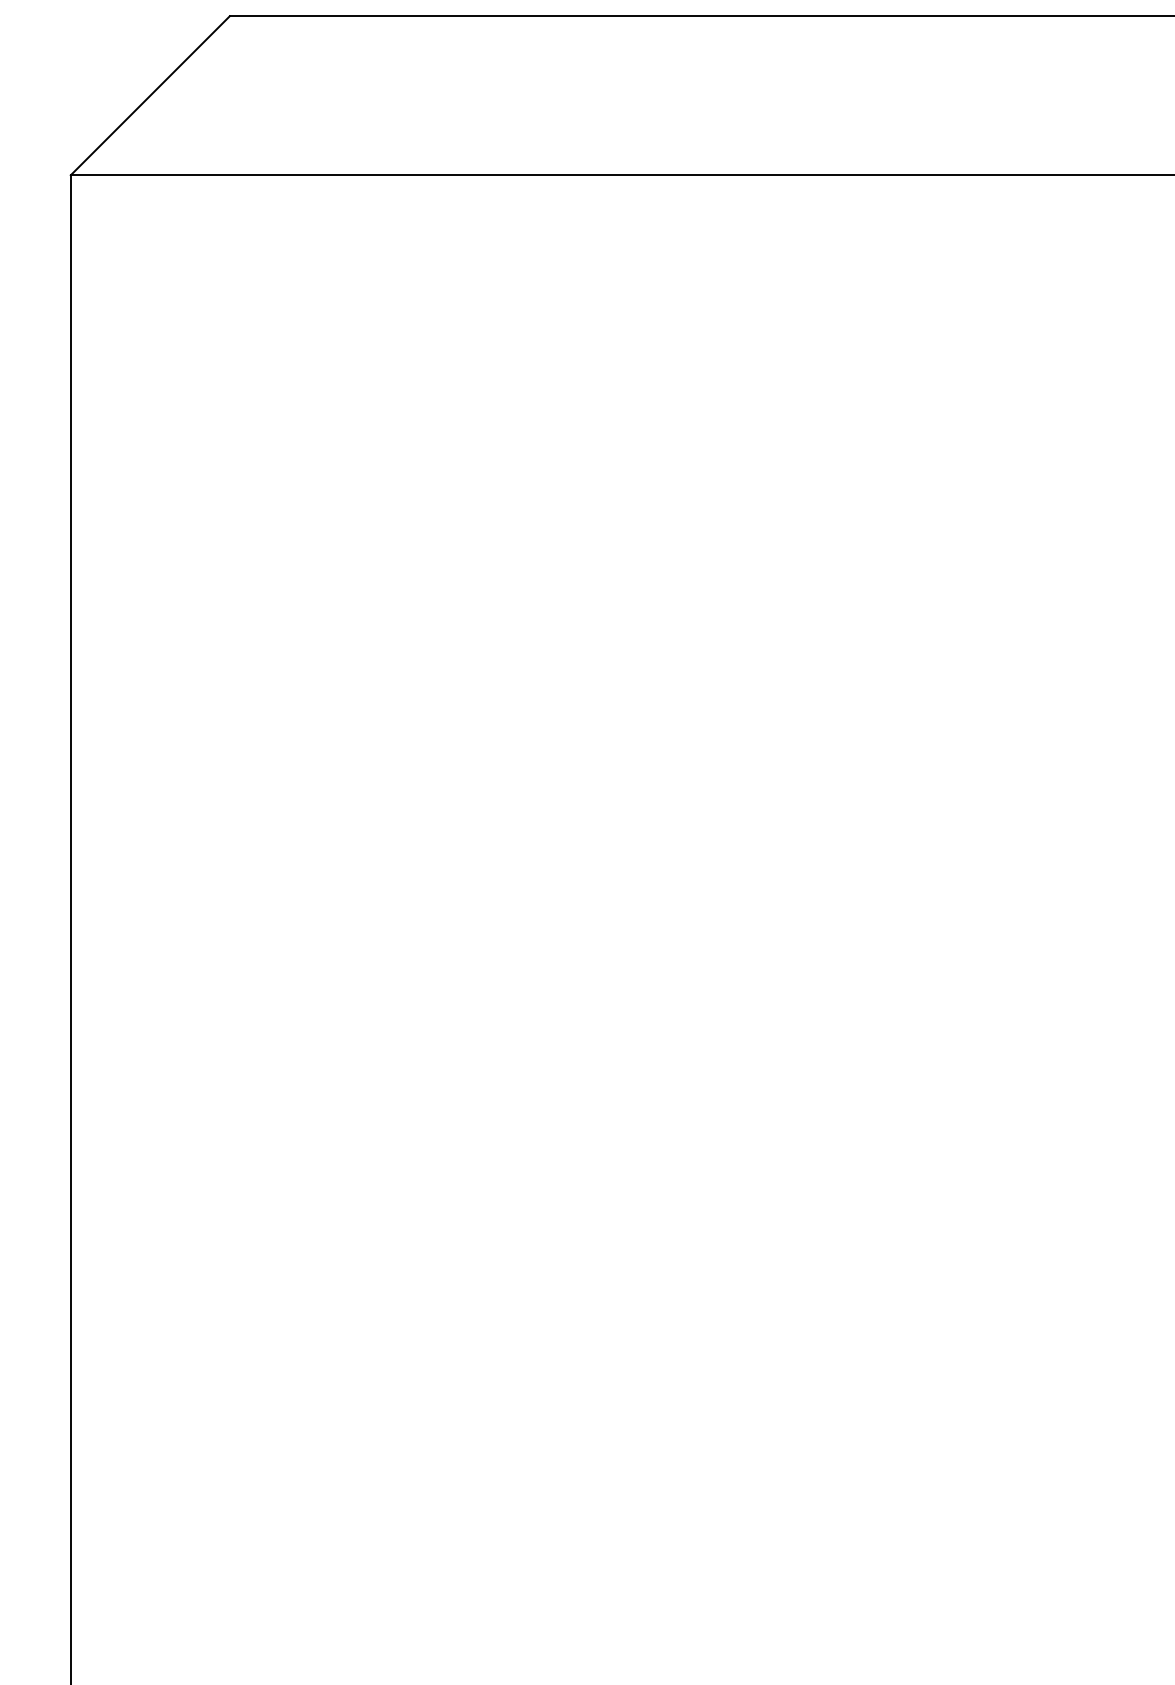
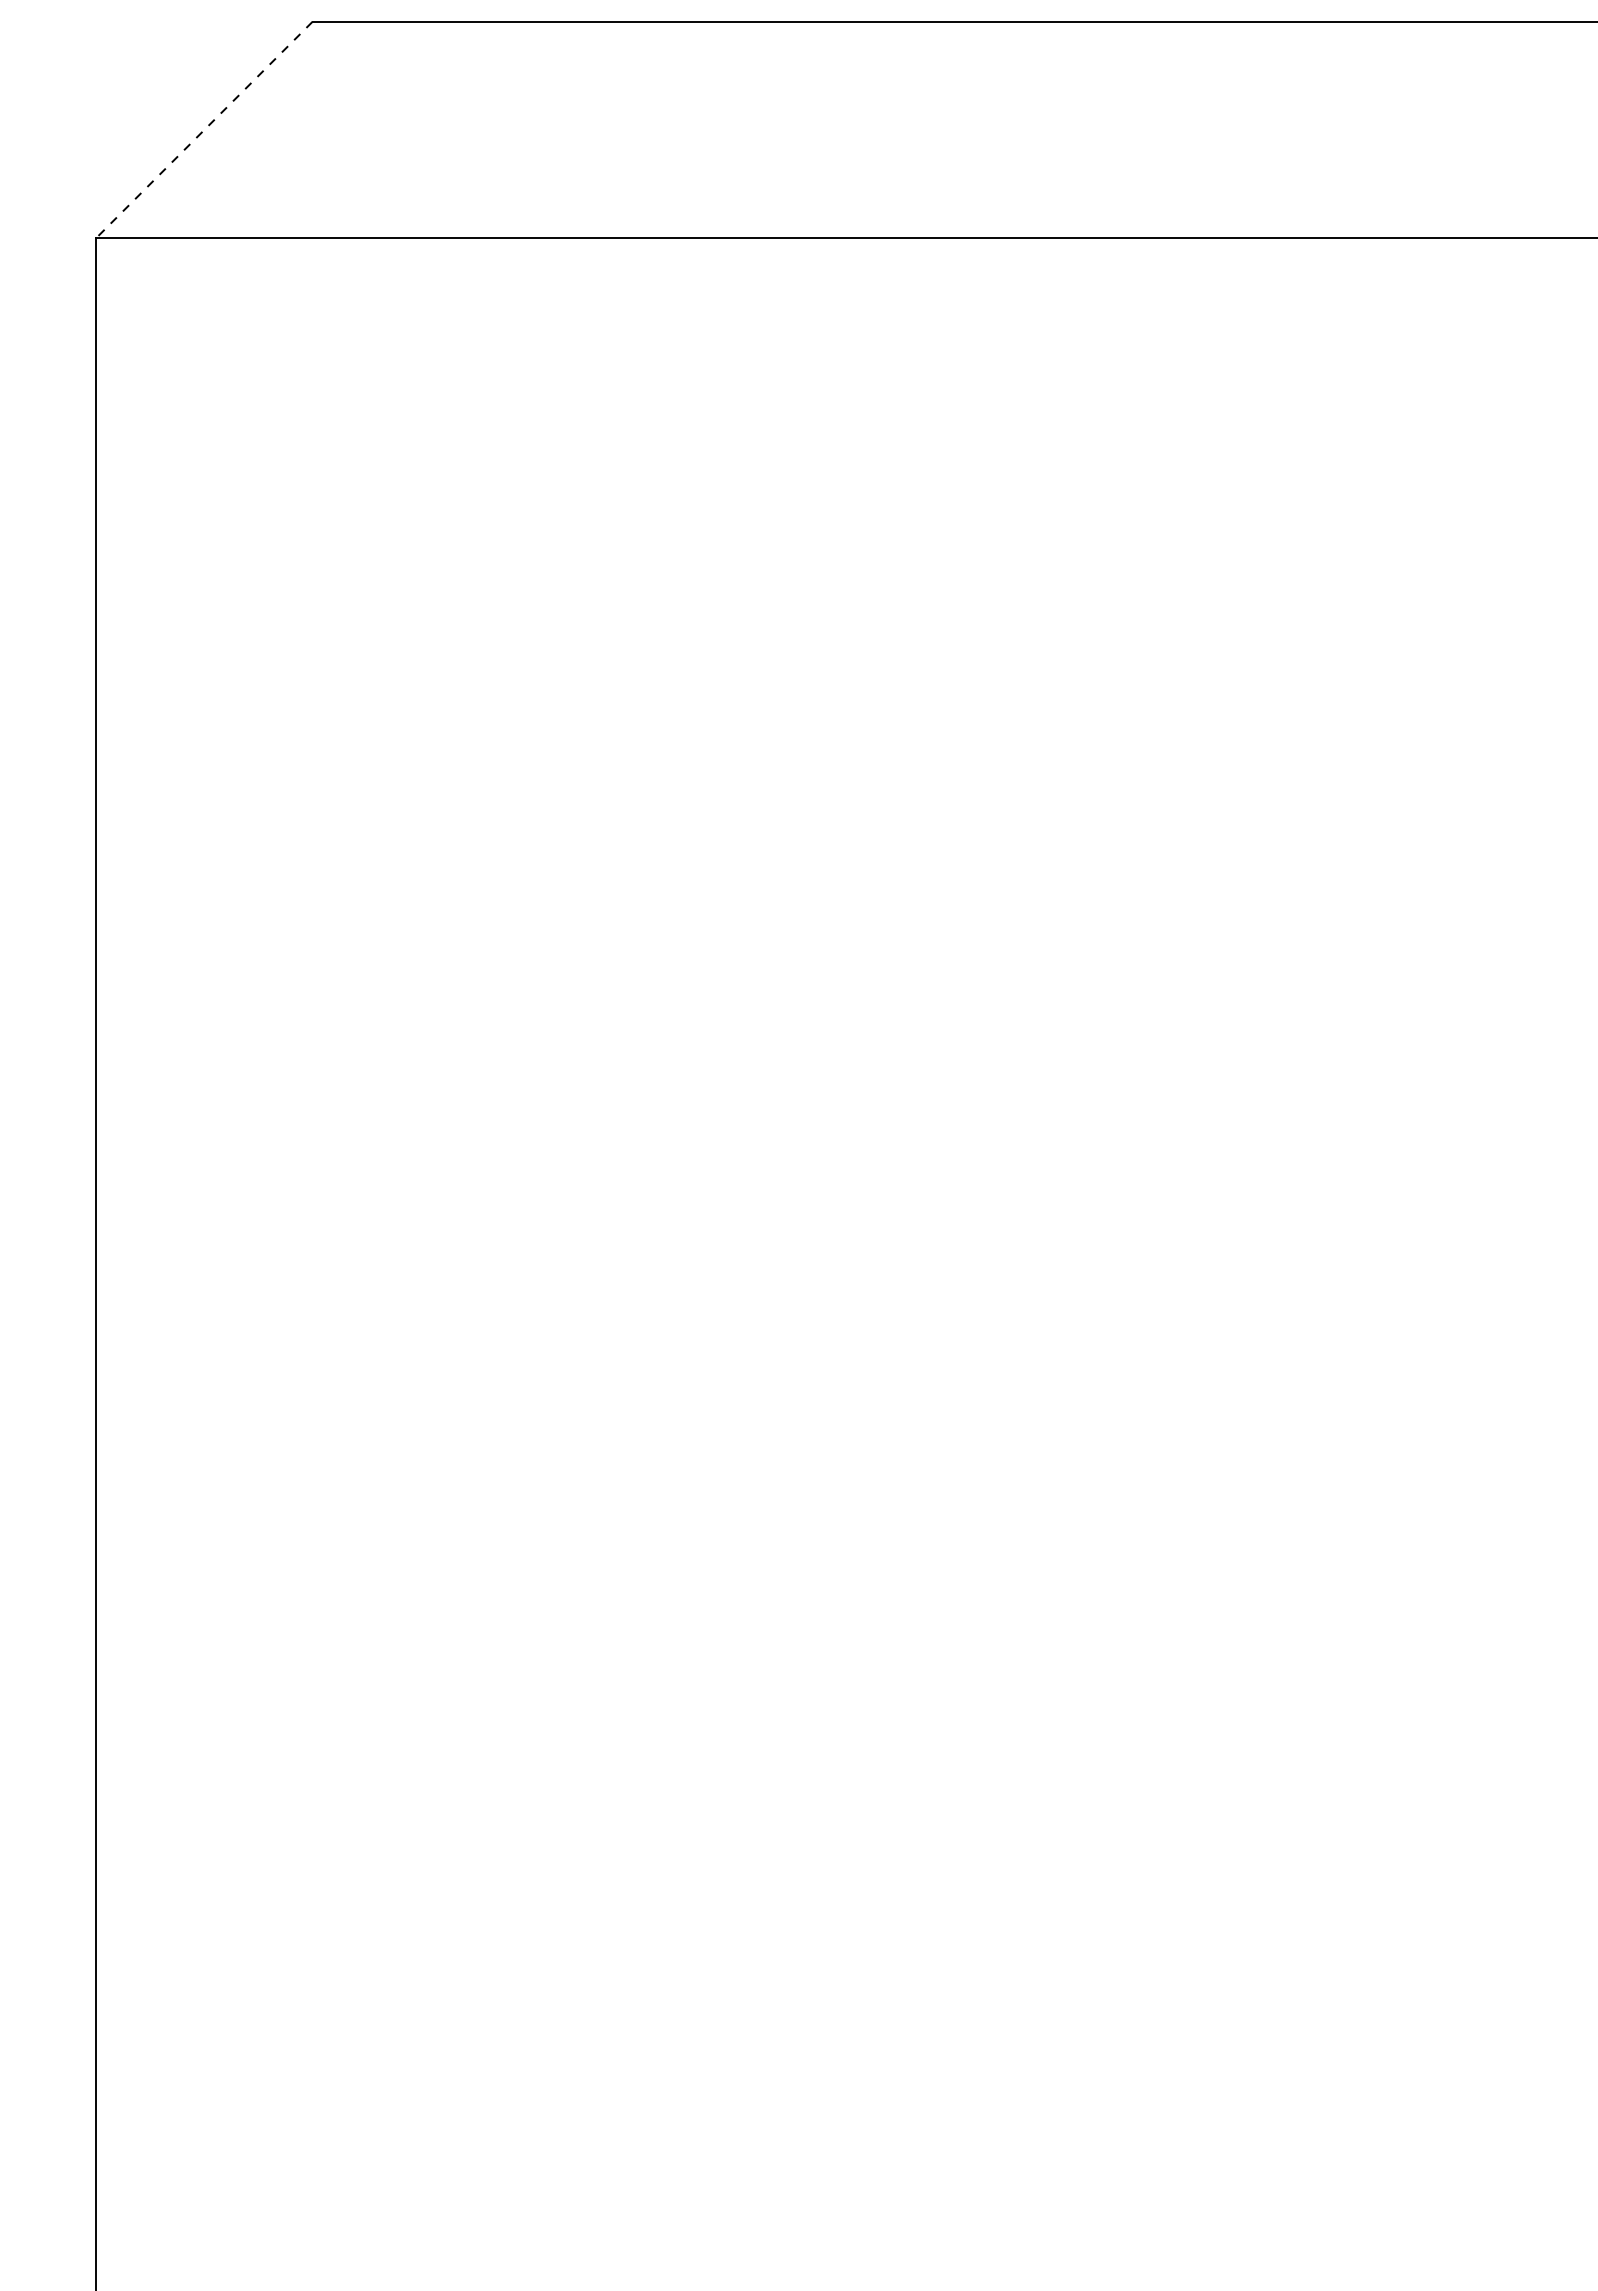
line: (150, 95) -> (204, 129), solid -> dashed

